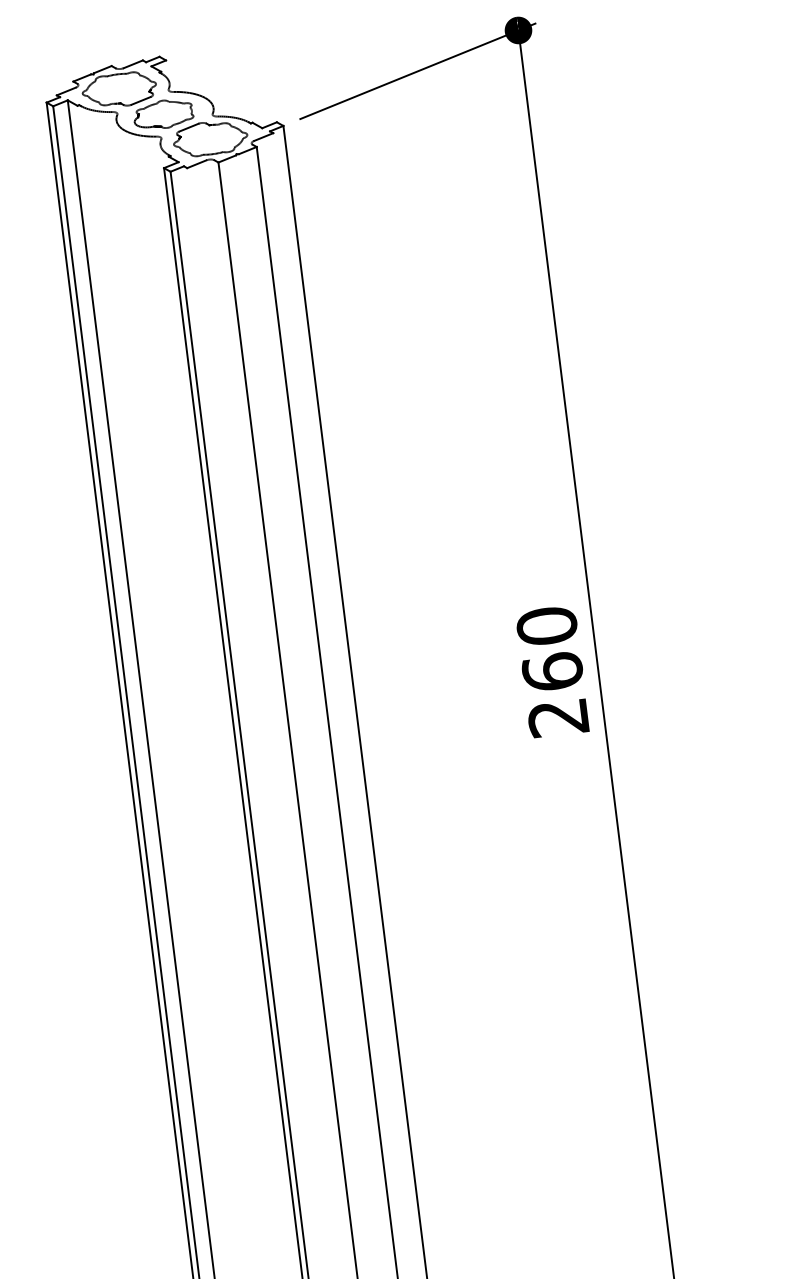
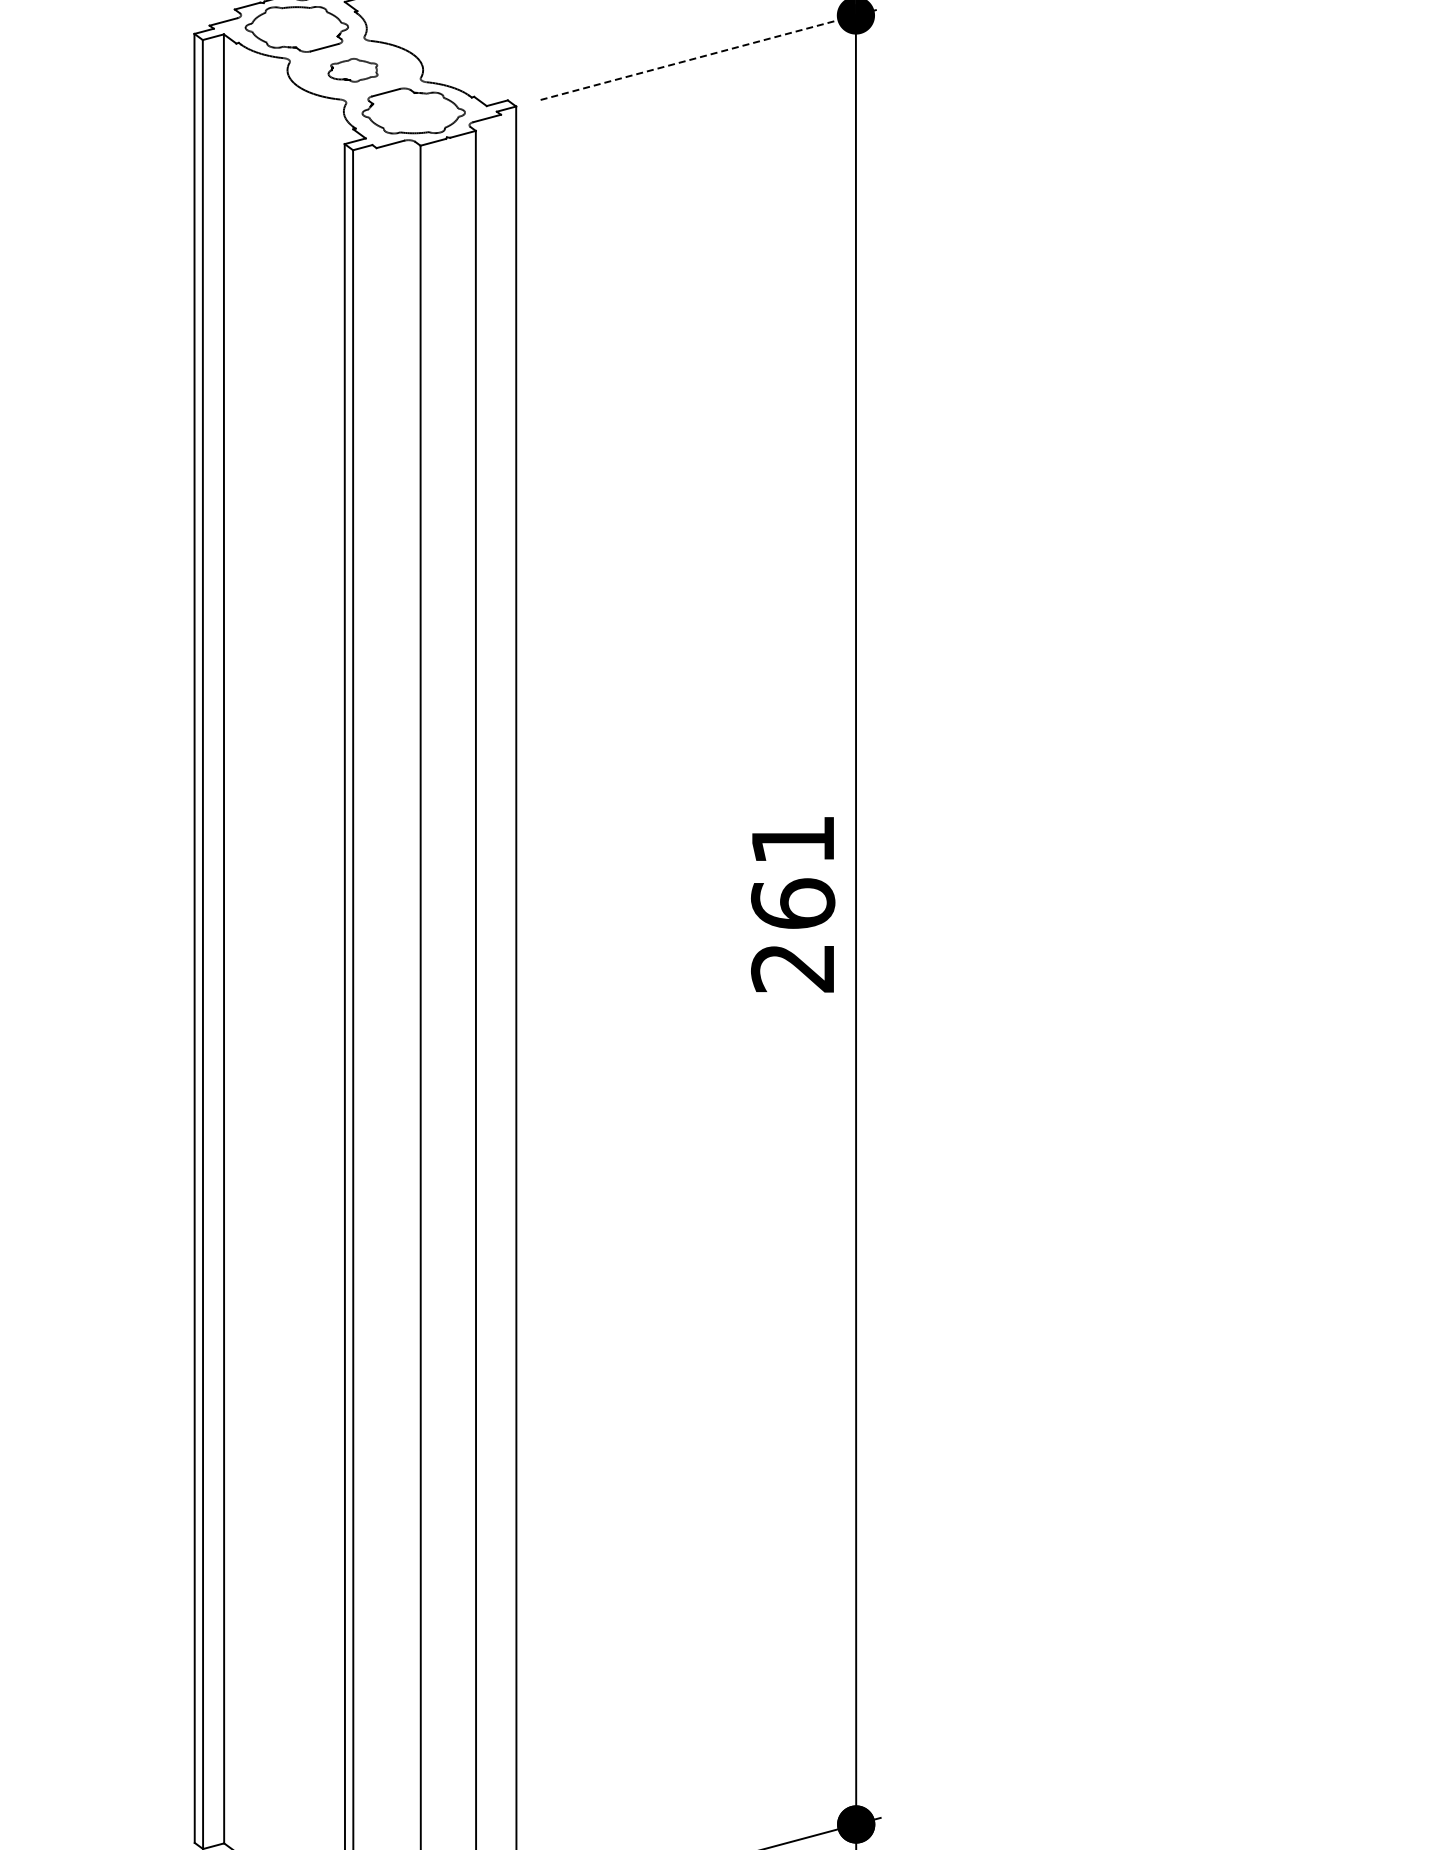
line: (417, 71) -> (710, 54), solid -> dashed
part: (163, 114) -> (352, 70), size x0.6
text: (547, 625) -> (793, 839), 260 -> 261

